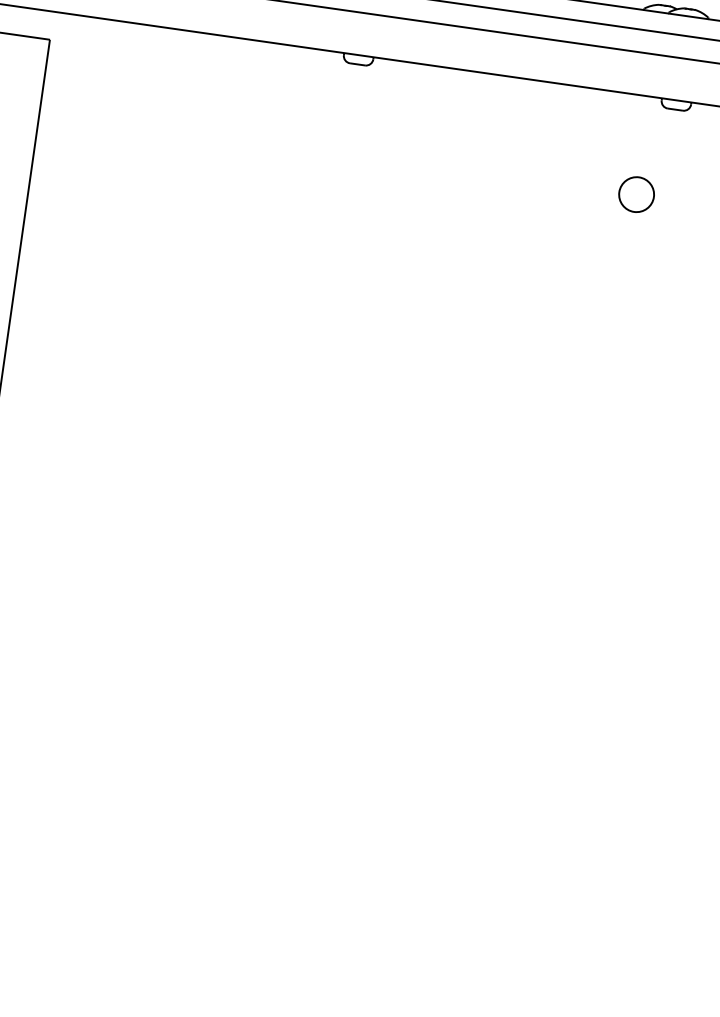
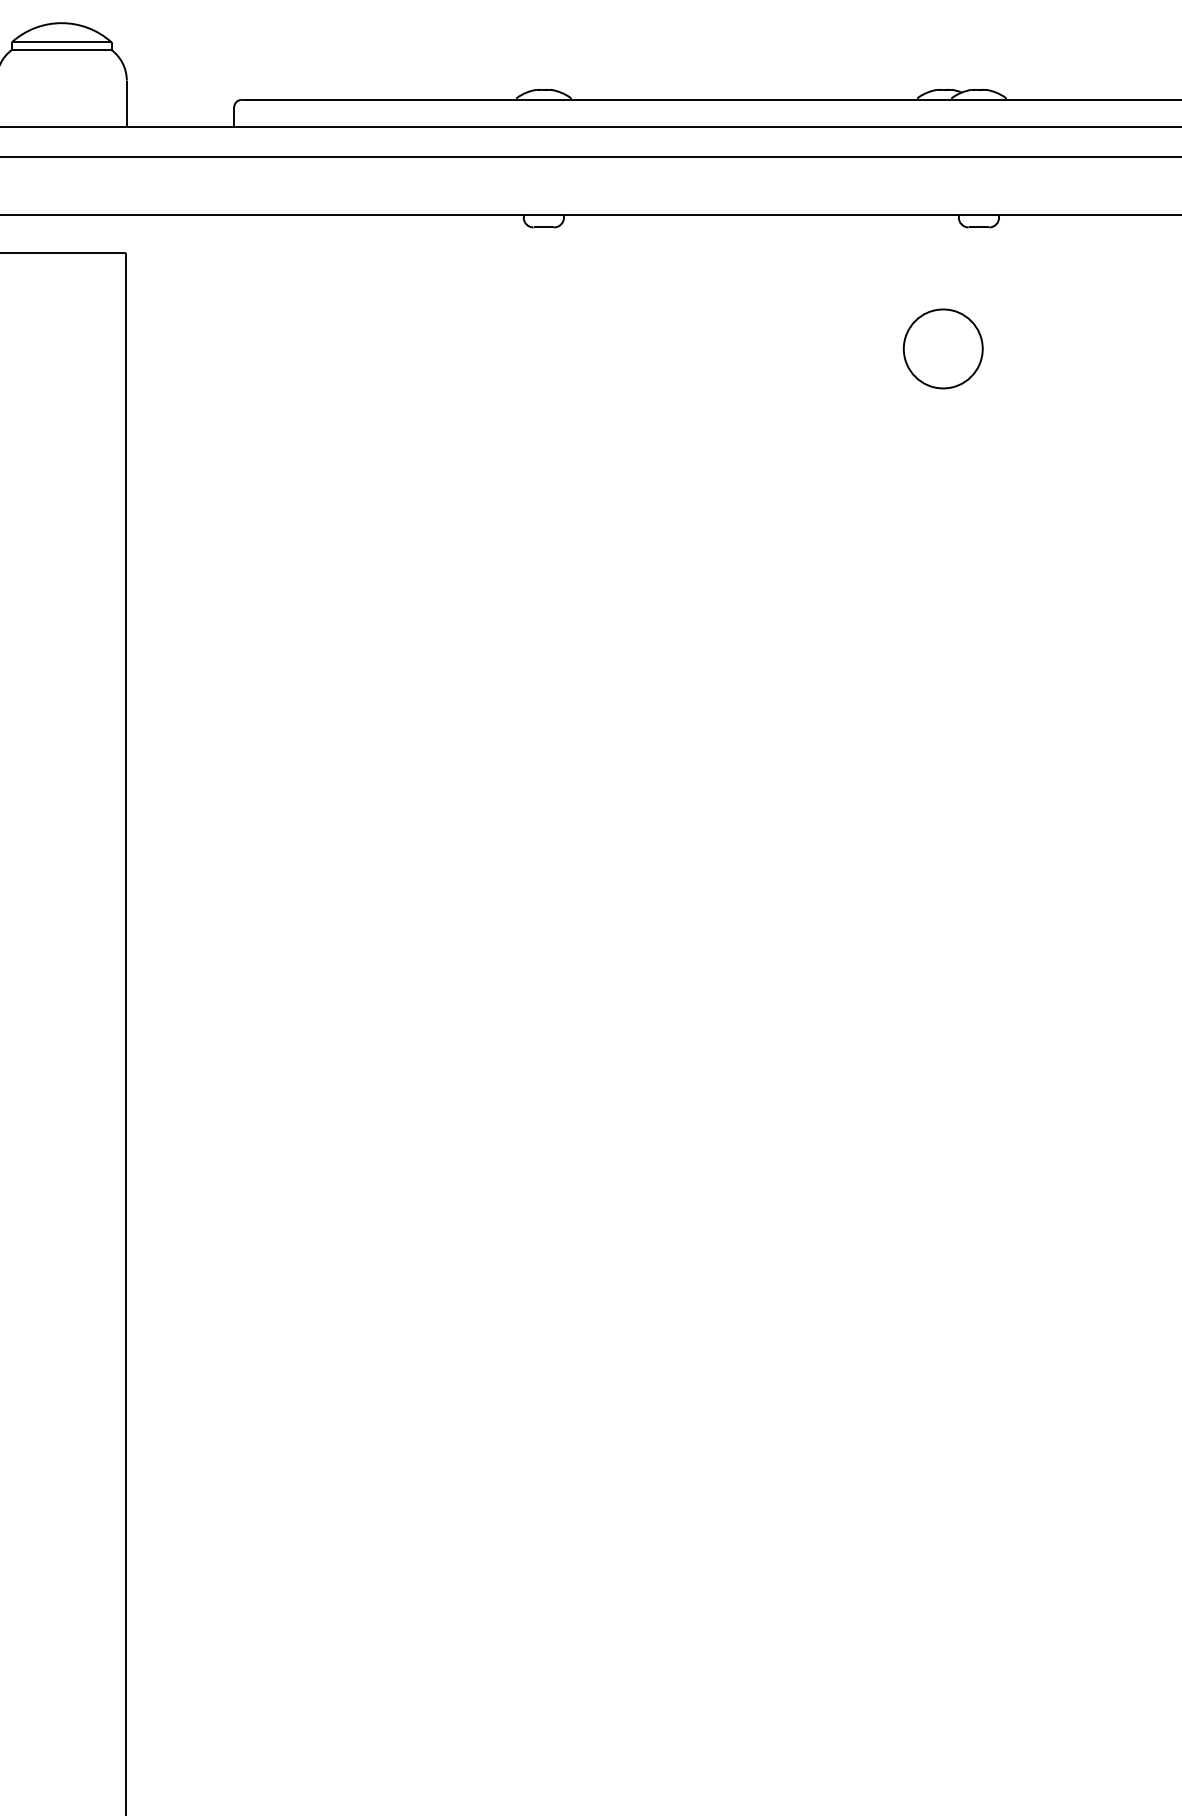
circle: (636, 194) -> (942, 348), size x1.67

